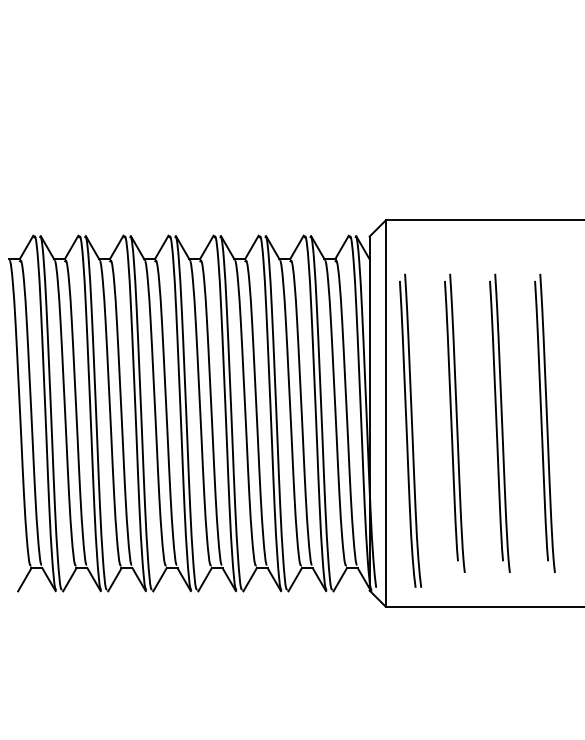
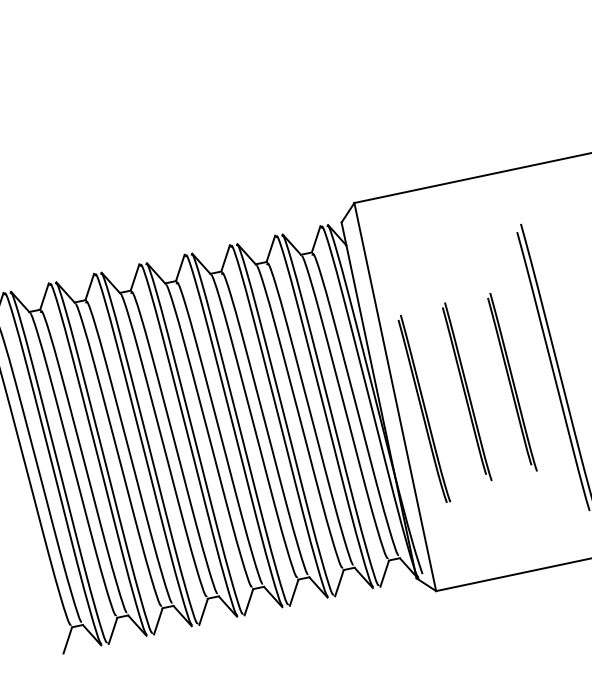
part: (454, 422) -> (466, 391), size x0.6
part: (499, 422) -> (511, 381), size x0.6
part: (410, 430) -> (423, 408), size x0.6

